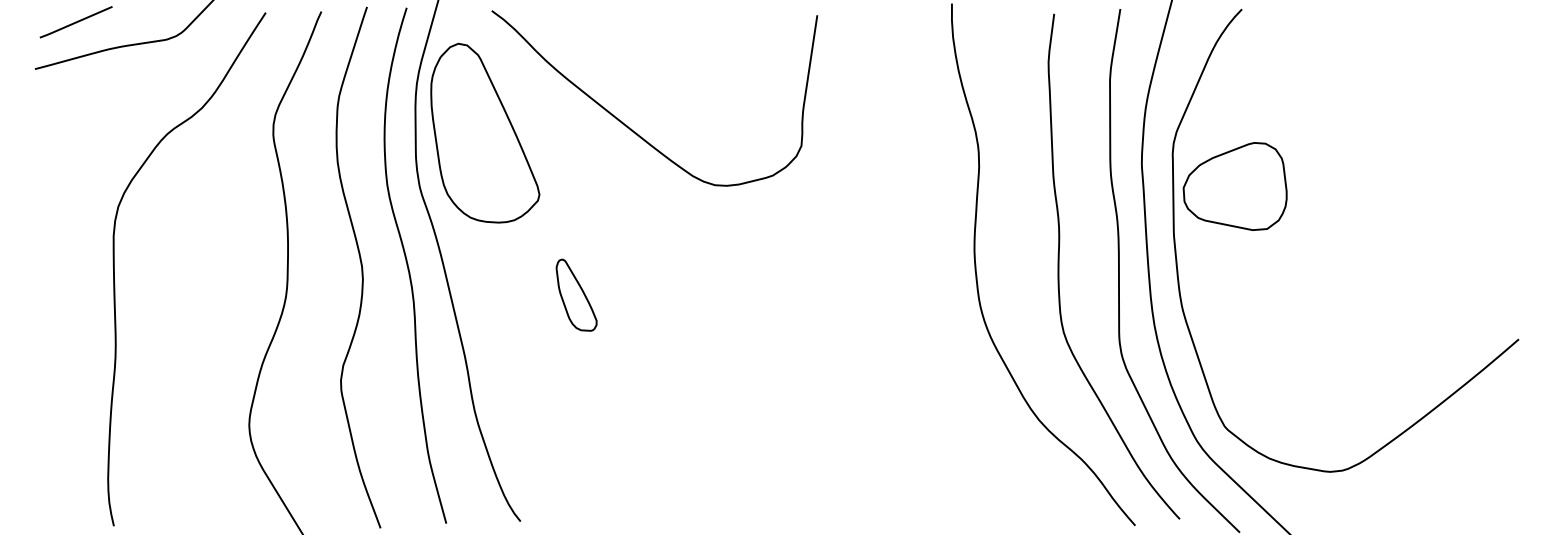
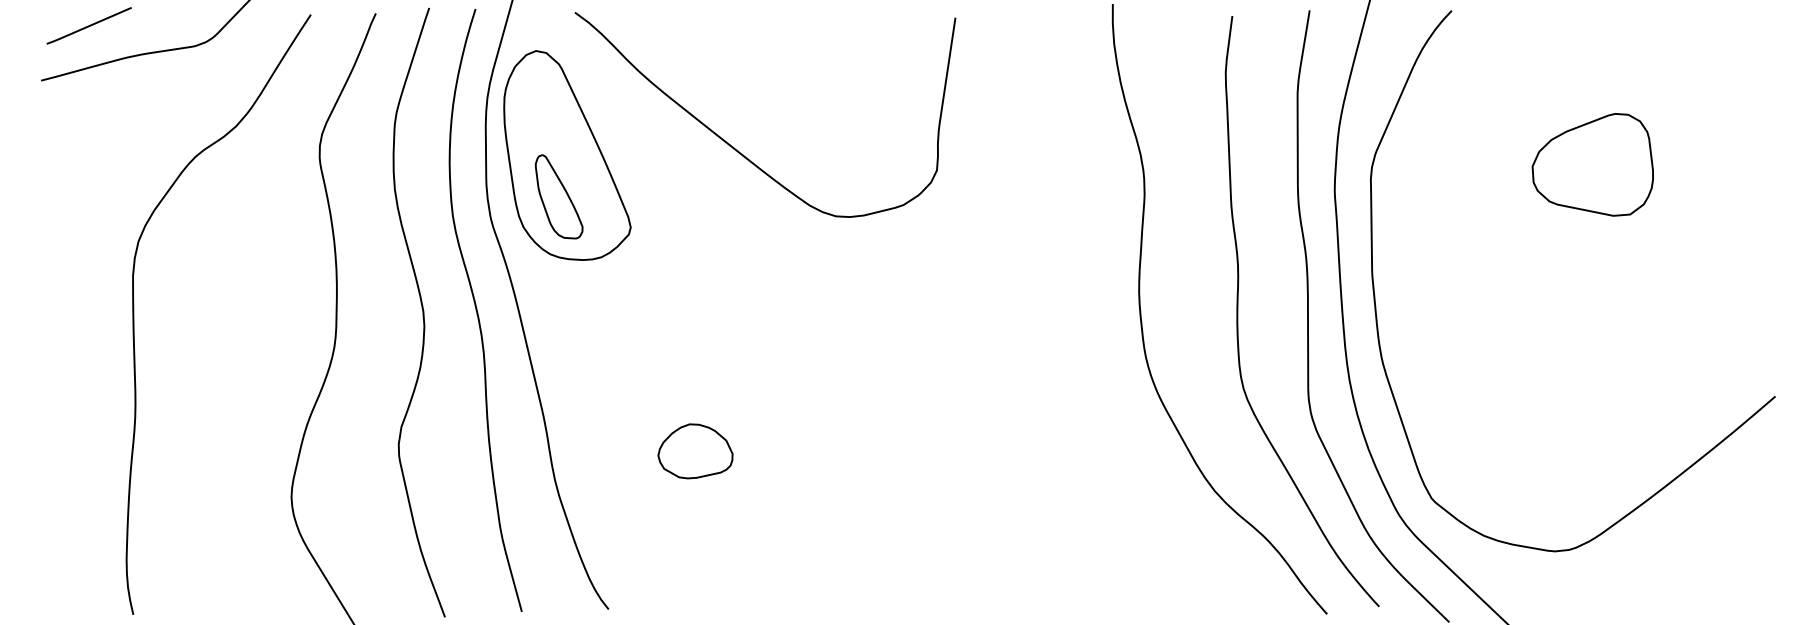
part: (1234, 186) -> (1592, 164), moved
part: (576, 294) -> (558, 196), moved
part: (594, 386) -> (695, 451), added

